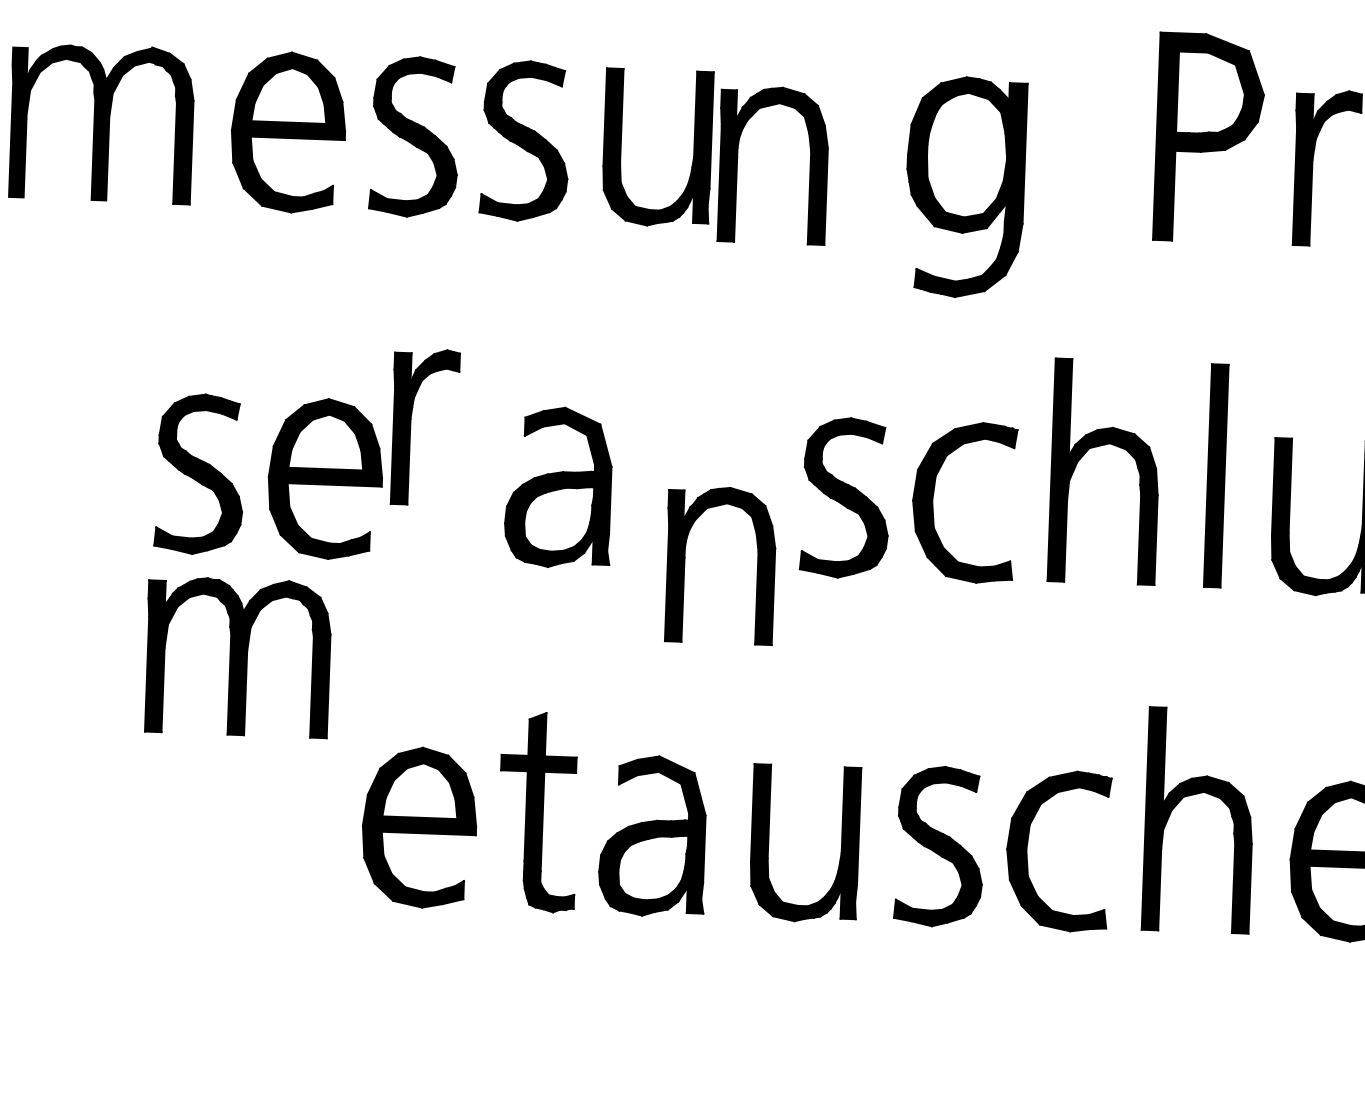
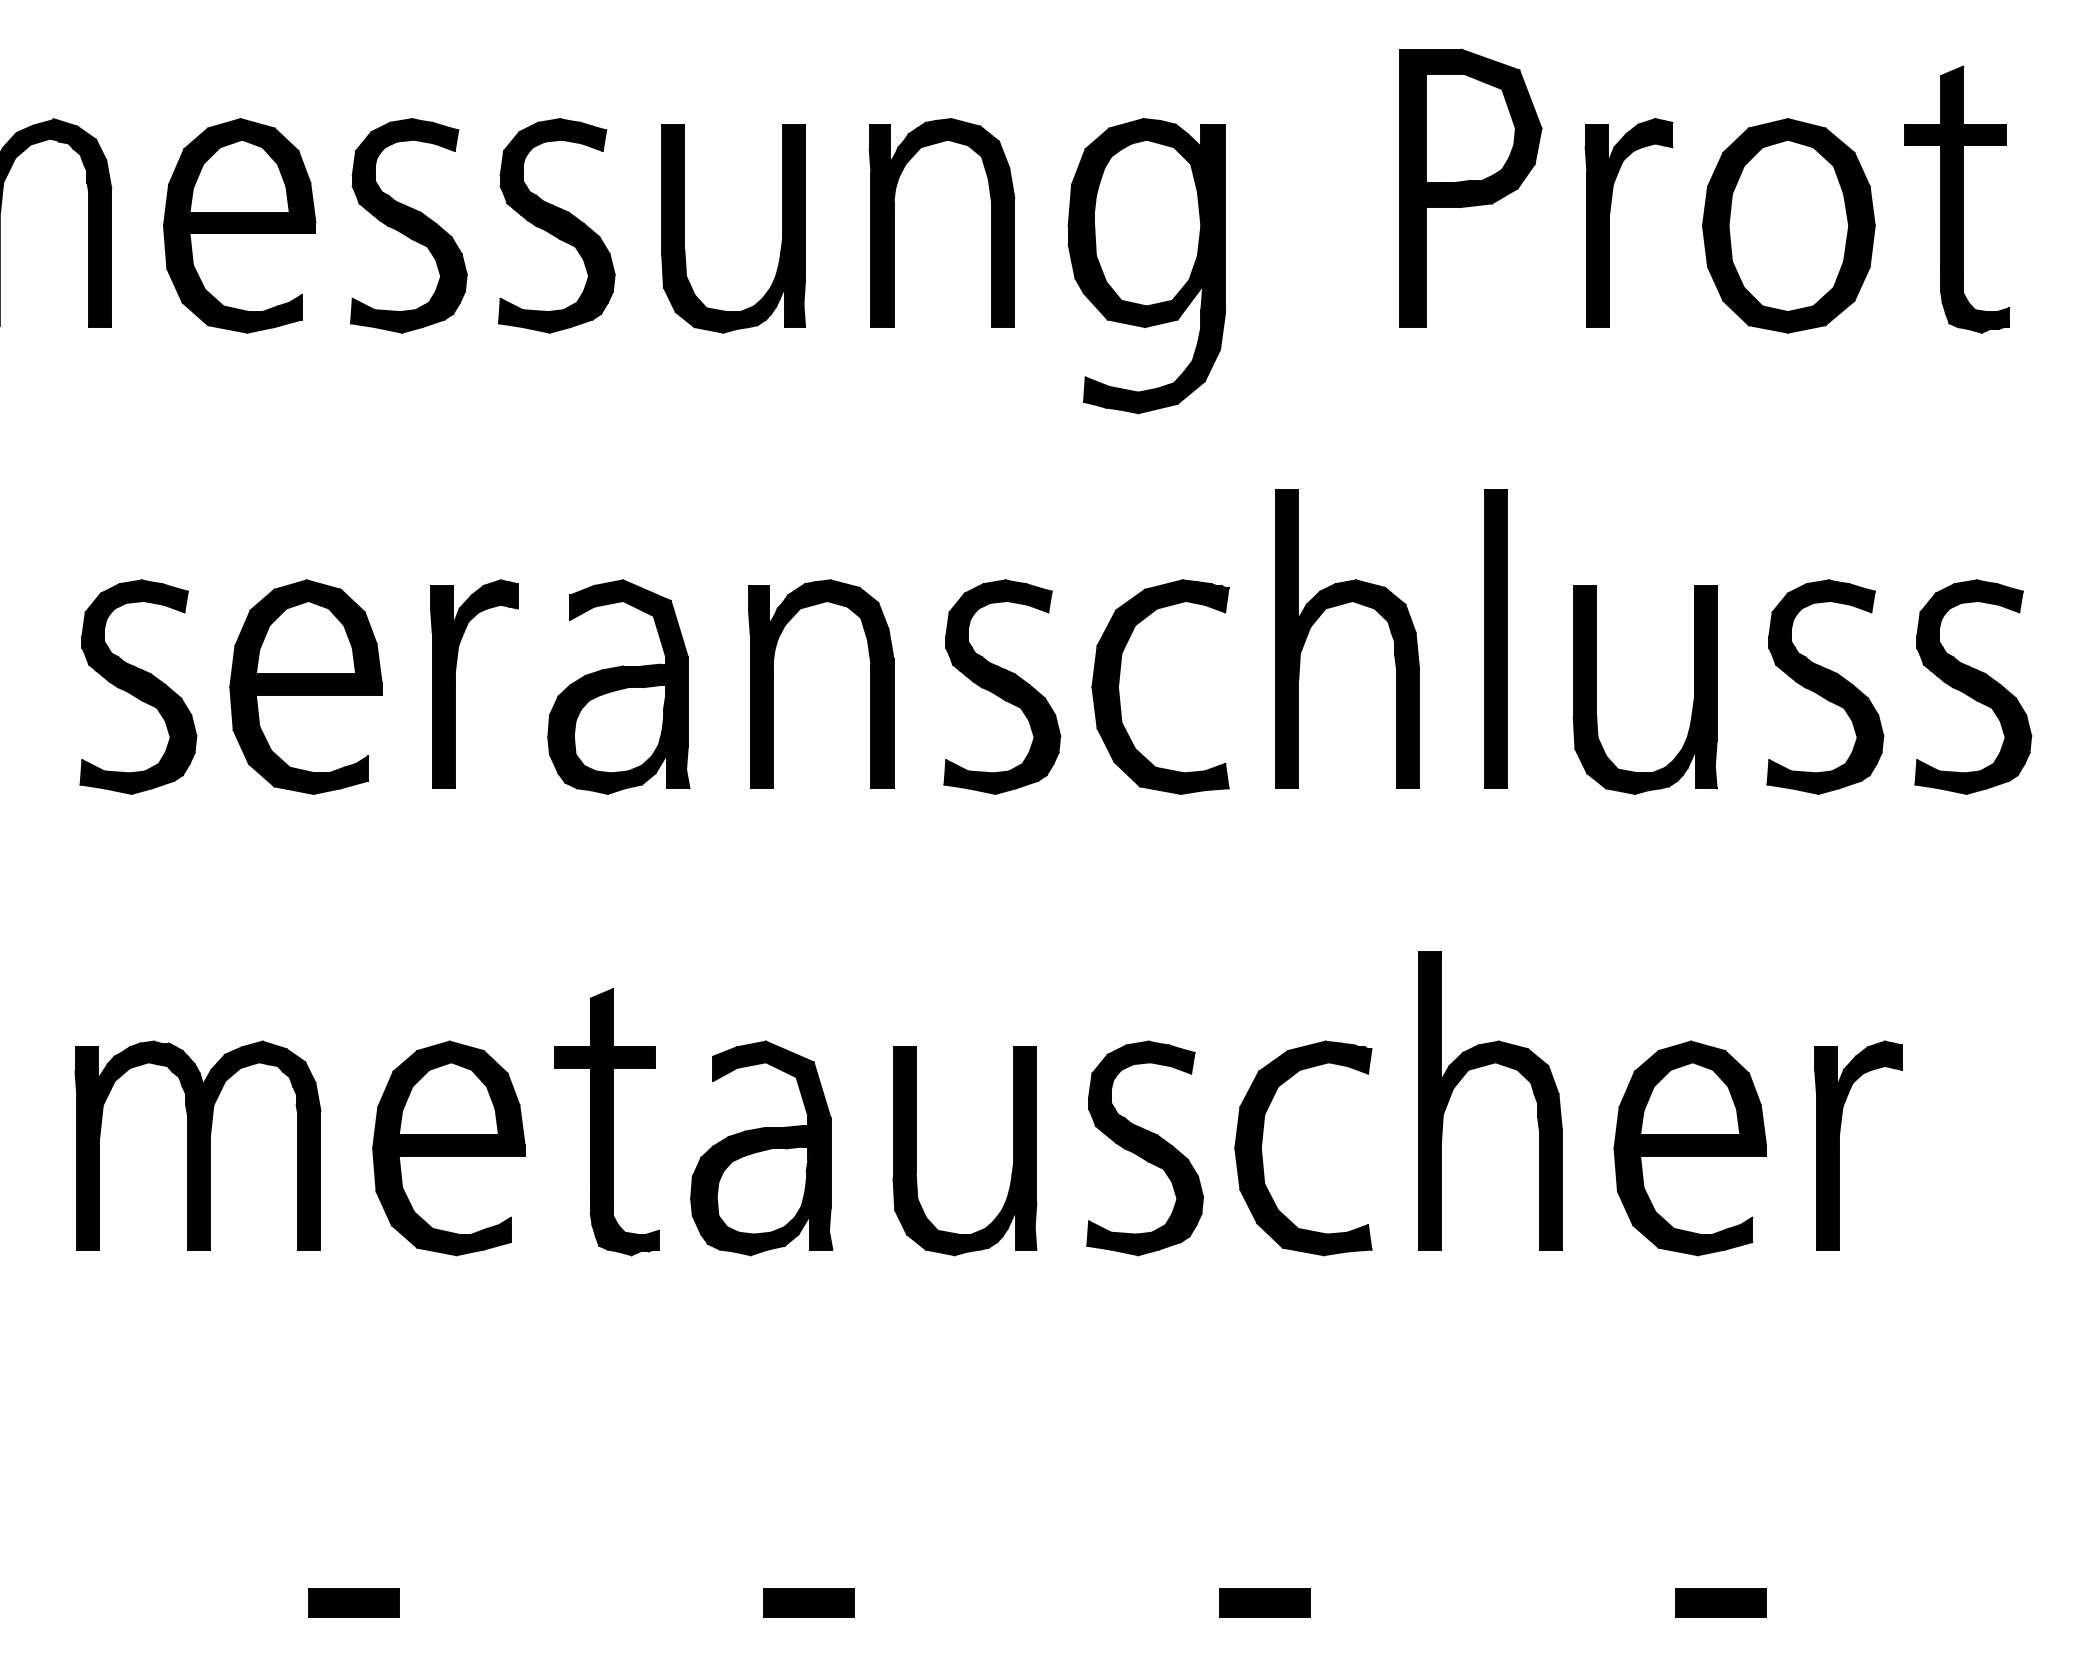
part: (737, 163) -> (894, 222), moved
part: (410, 426) -> (455, 683), moved
part: (684, 563) -> (773, 683), moved
part: (237, 657) -> (197, 1145), moved

